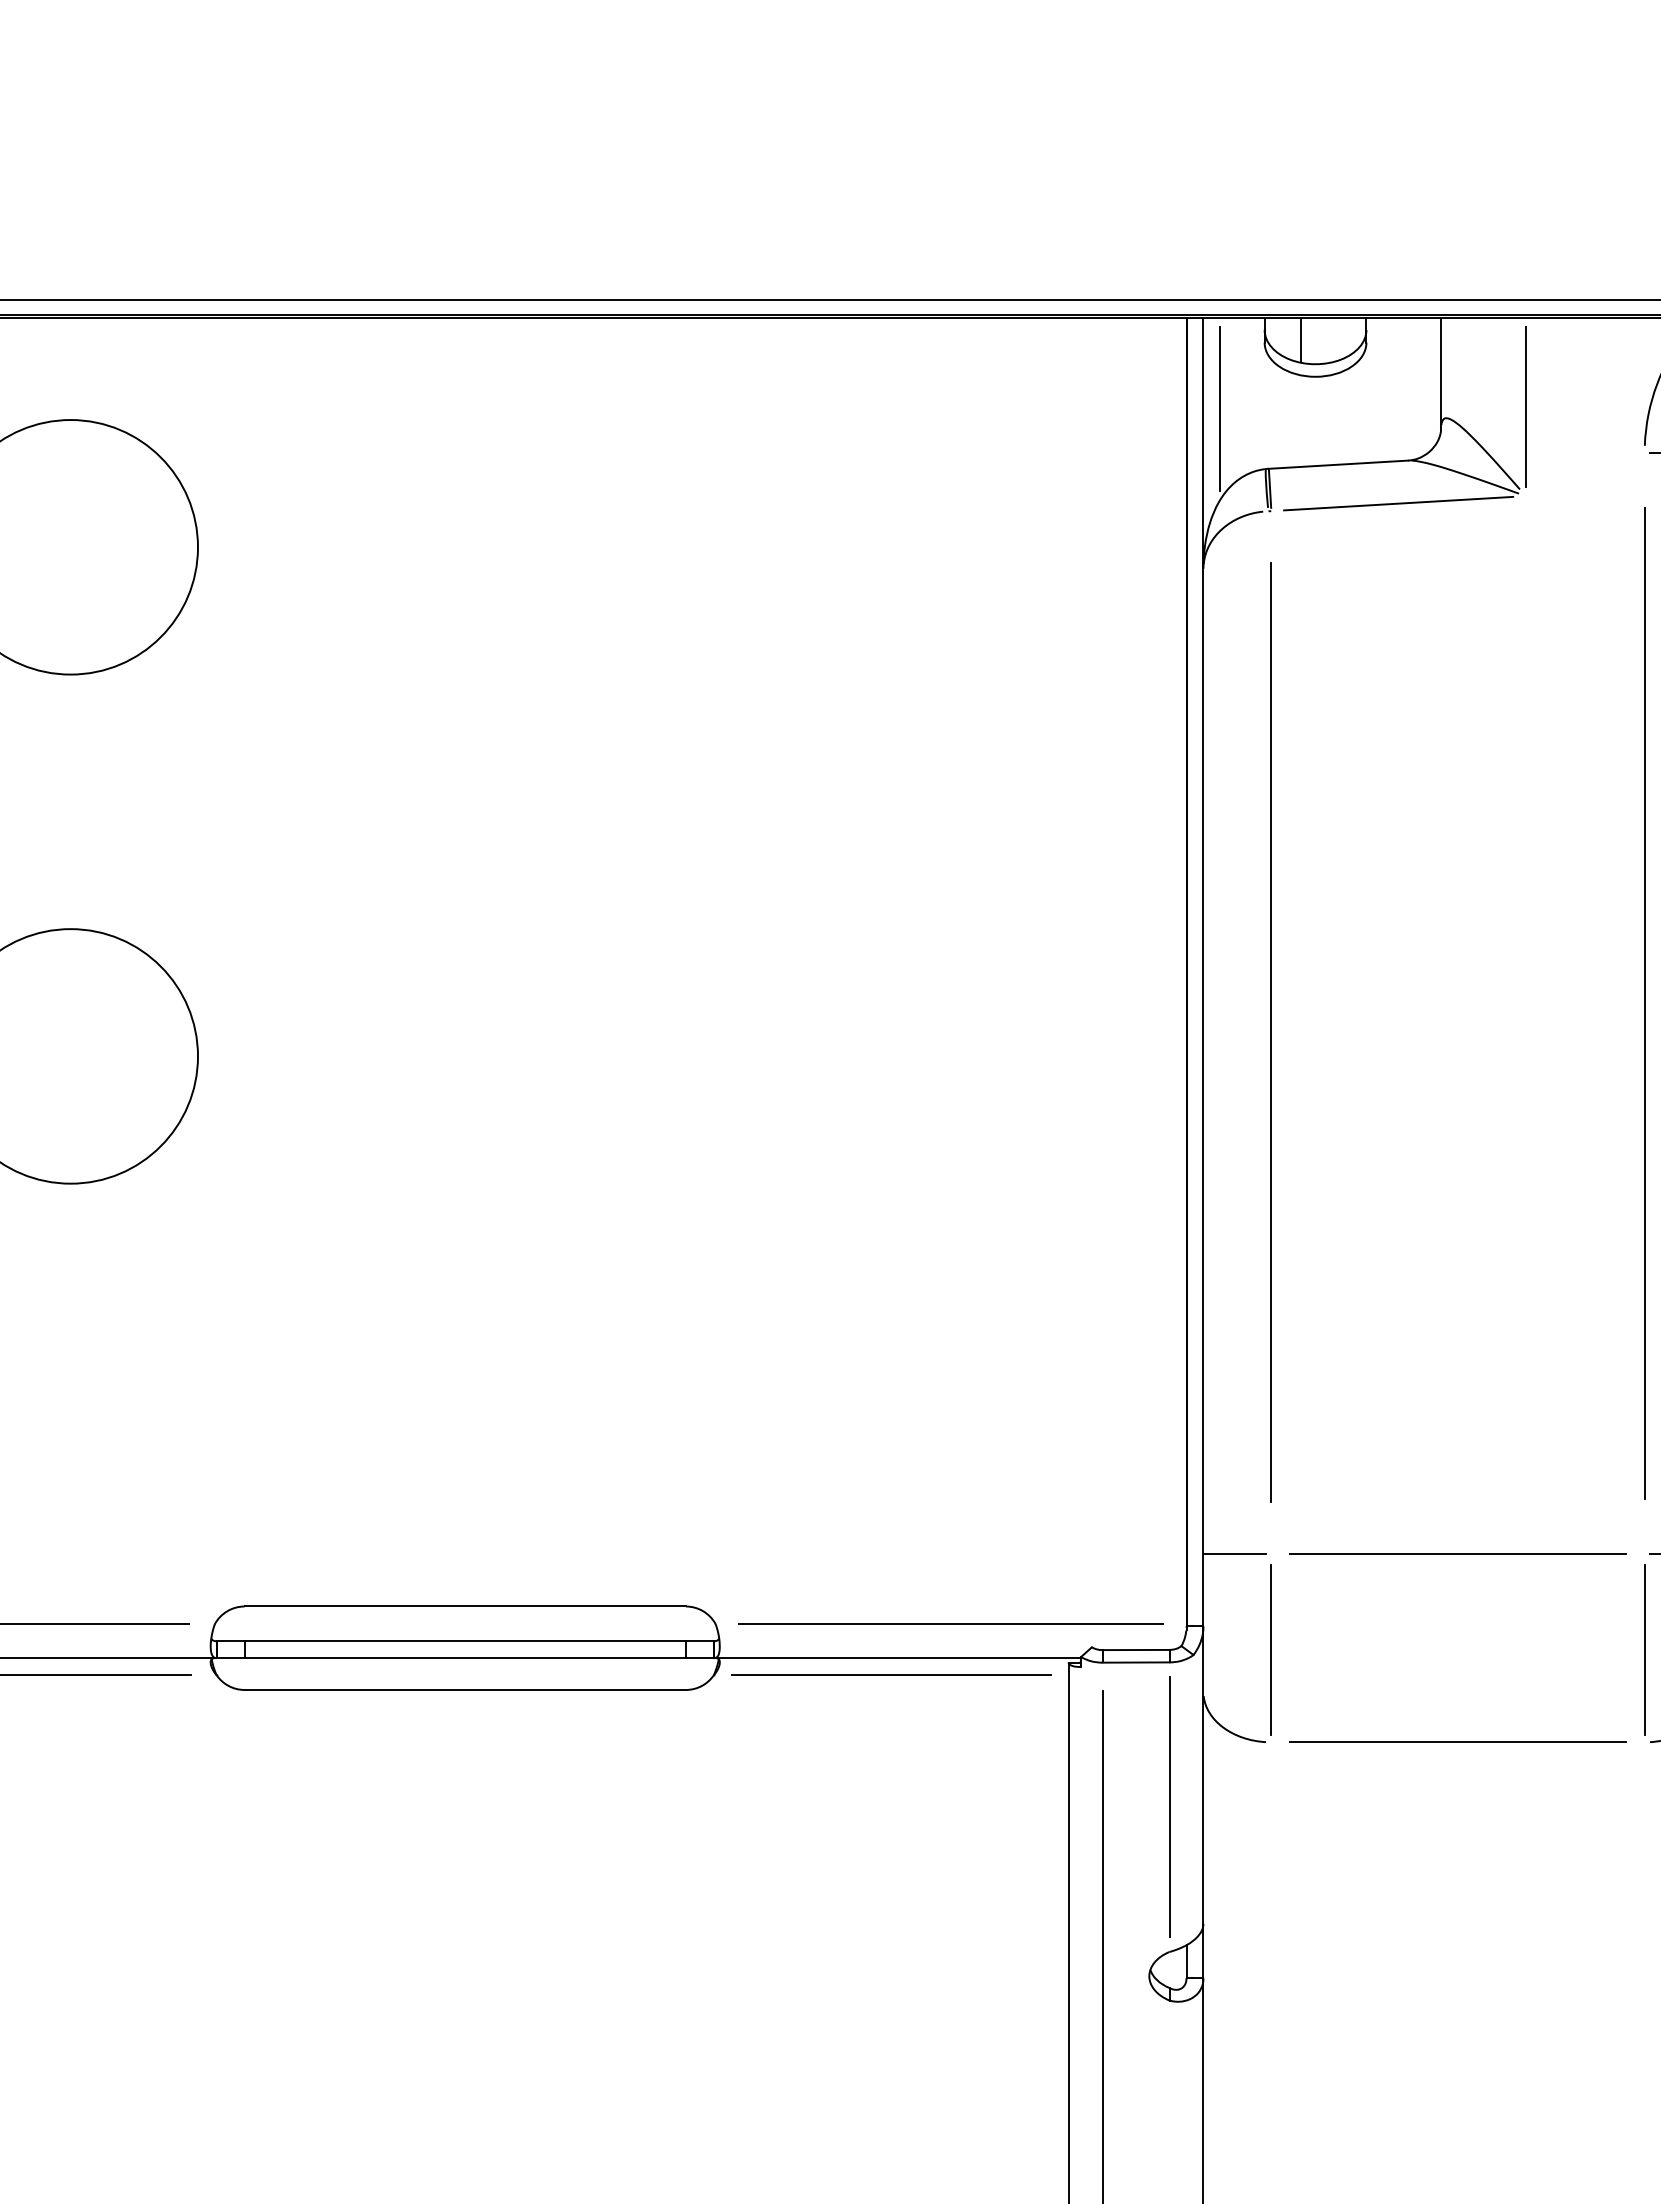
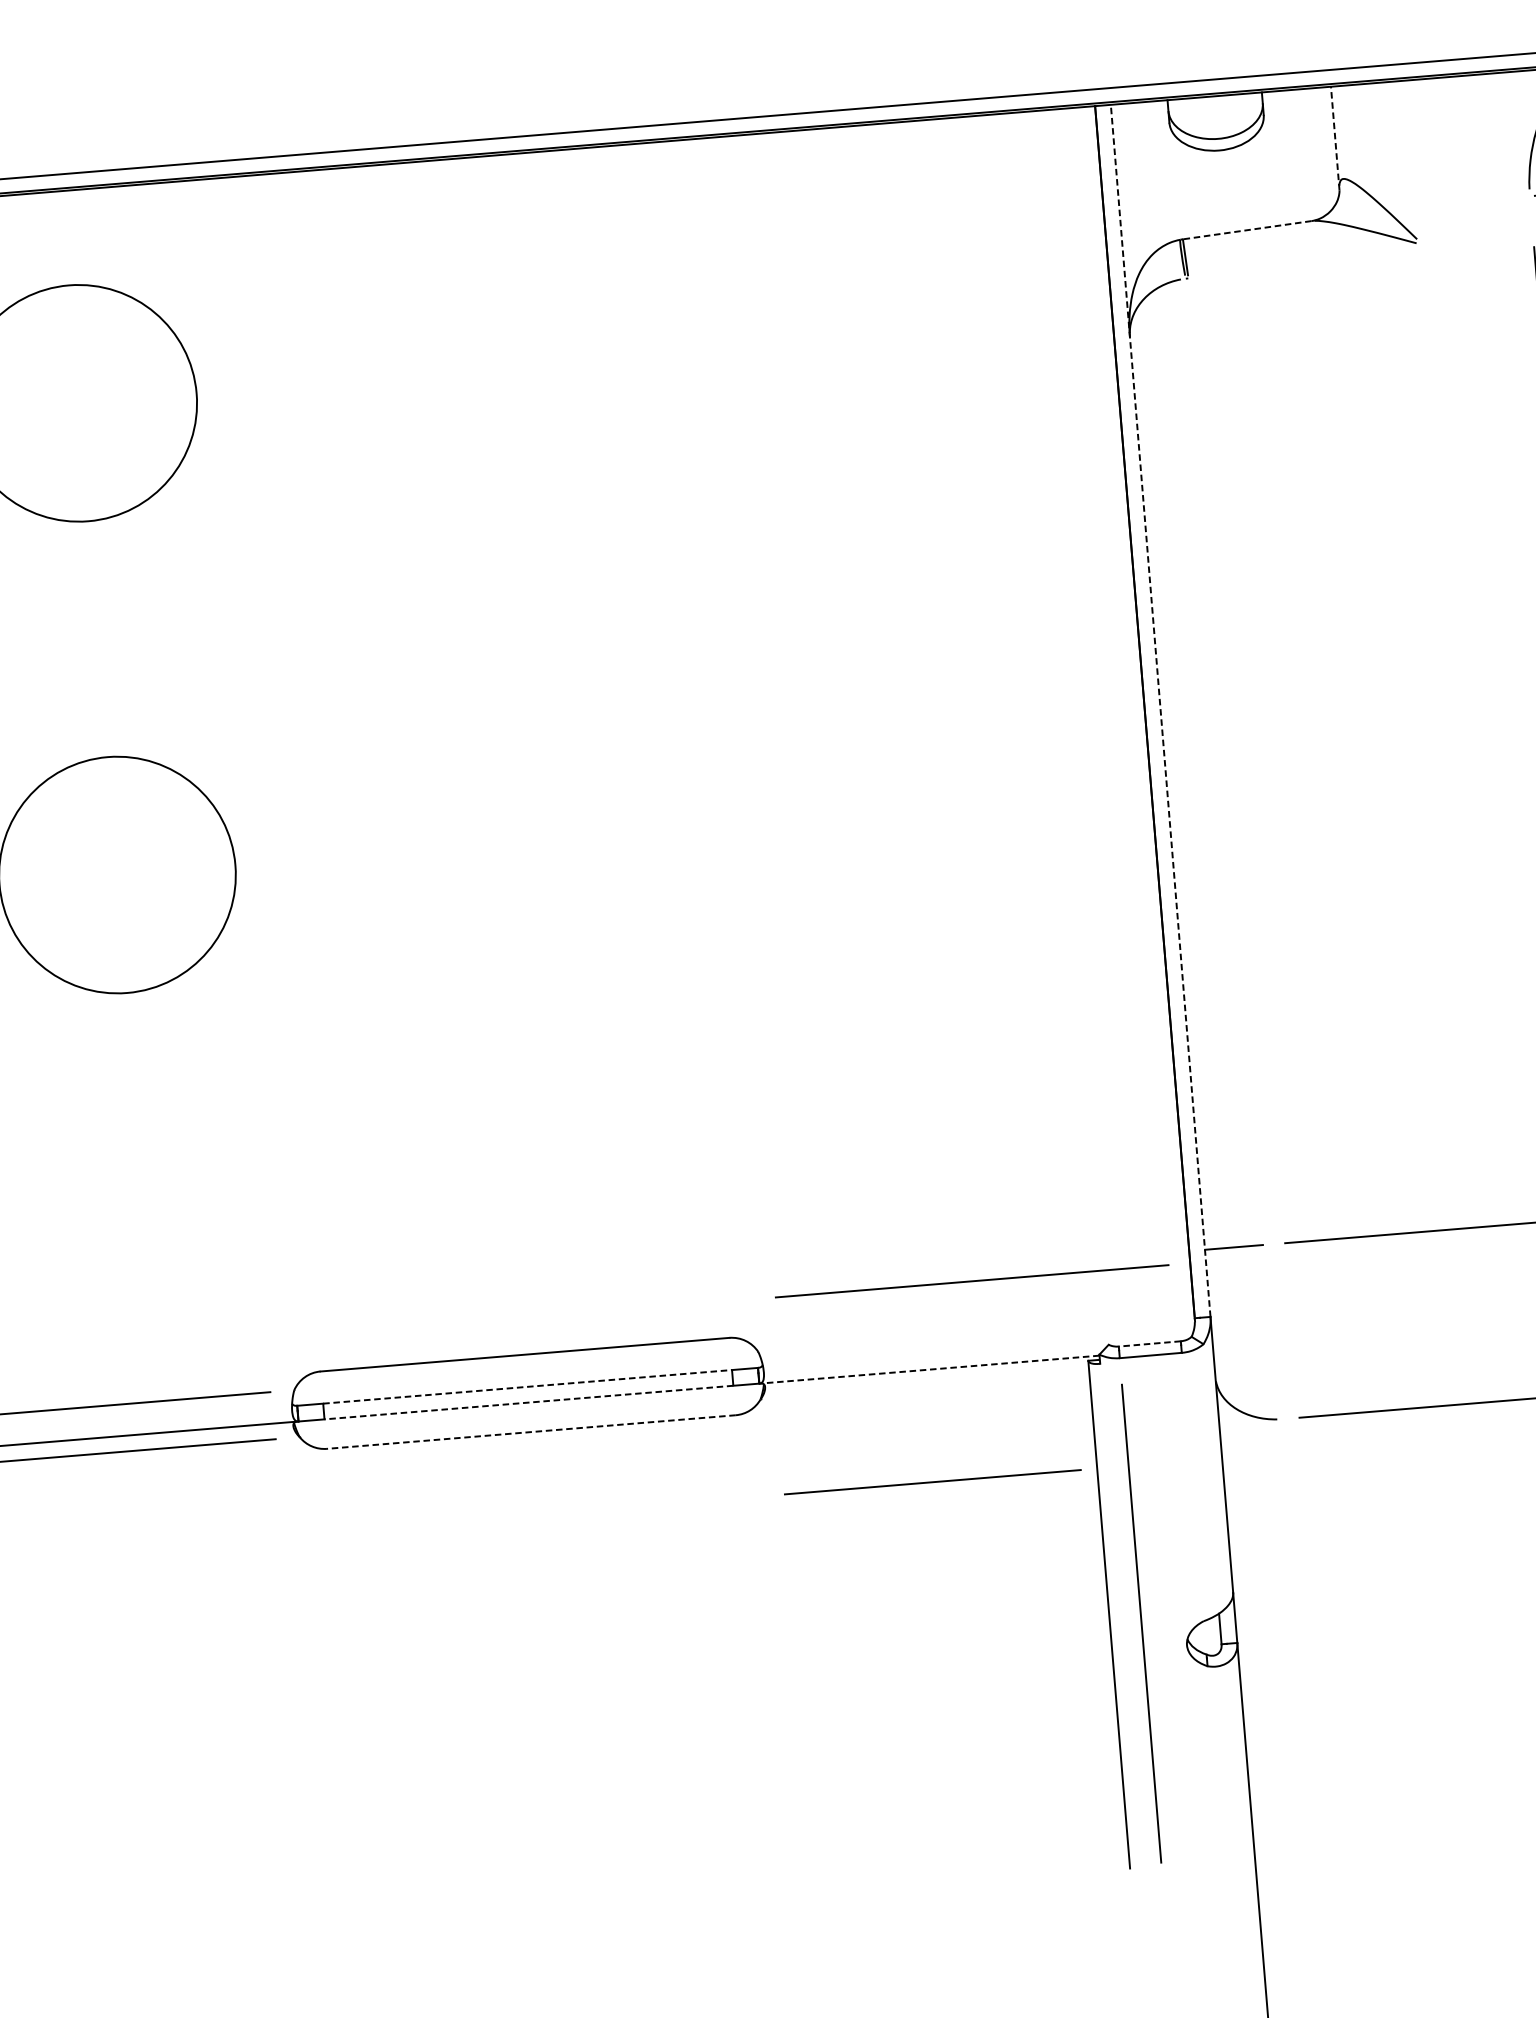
line: (1300, 340) -> (1202, 118), removed
line: (1441, 374) -> (1335, 138), solid -> dashed
line: (1525, 407) -> (1416, 162), removed
line: (1220, 408) -> (1133, 187), removed
line: (1338, 464) -> (1247, 230), solid -> dashed
line: (1398, 503) -> (1305, 261), removed
line: (1203, 971) -> (1160, 710), solid -> dashed
line: (1271, 1032) -> (1228, 761), removed
line: (950, 1623) -> (971, 1280), moved
line: (465, 1641) -> (527, 1387), solid -> dashed
line: (1271, 1649) -> (1275, 1333), removed
line: (1135, 1650) -> (1149, 1344), solid -> dashed
line: (465, 1658) -> (529, 1402), solid -> dashed
line: (897, 1658) -> (929, 1369), solid -> dashed
line: (891, 1674) -> (933, 1481), moved
line: (465, 1689) -> (531, 1431), solid -> dashed
line: (1169, 1806) -> (1192, 1486), removed

